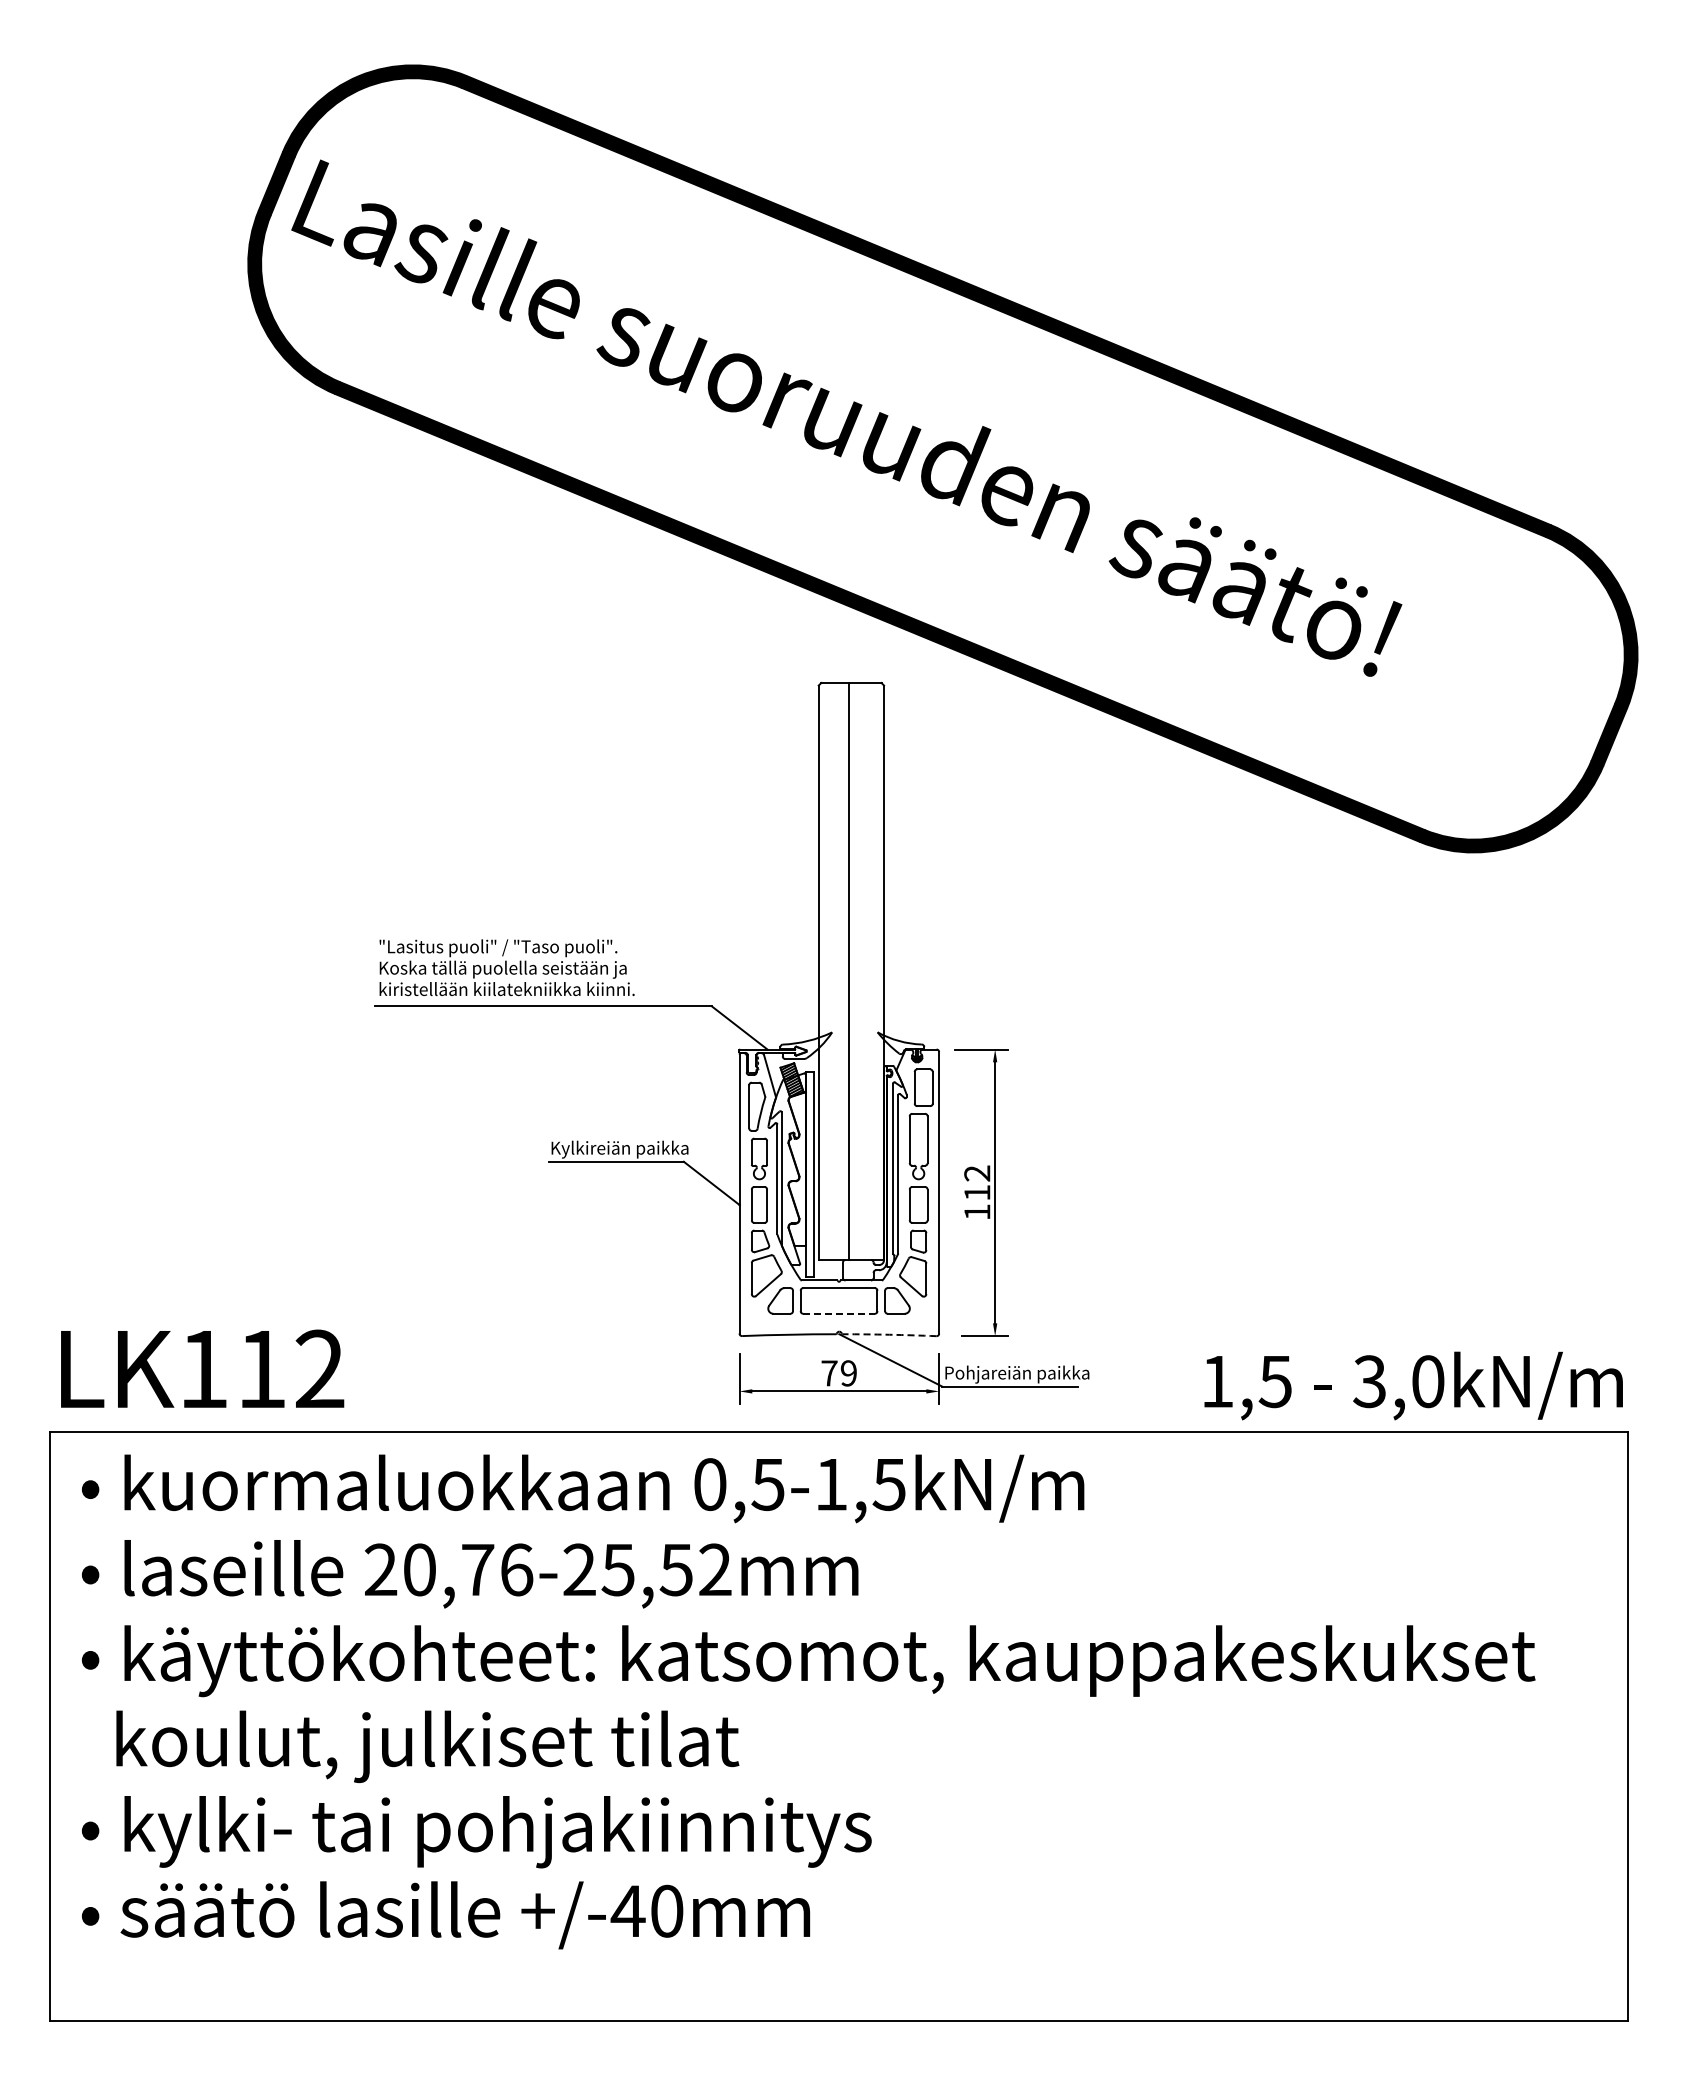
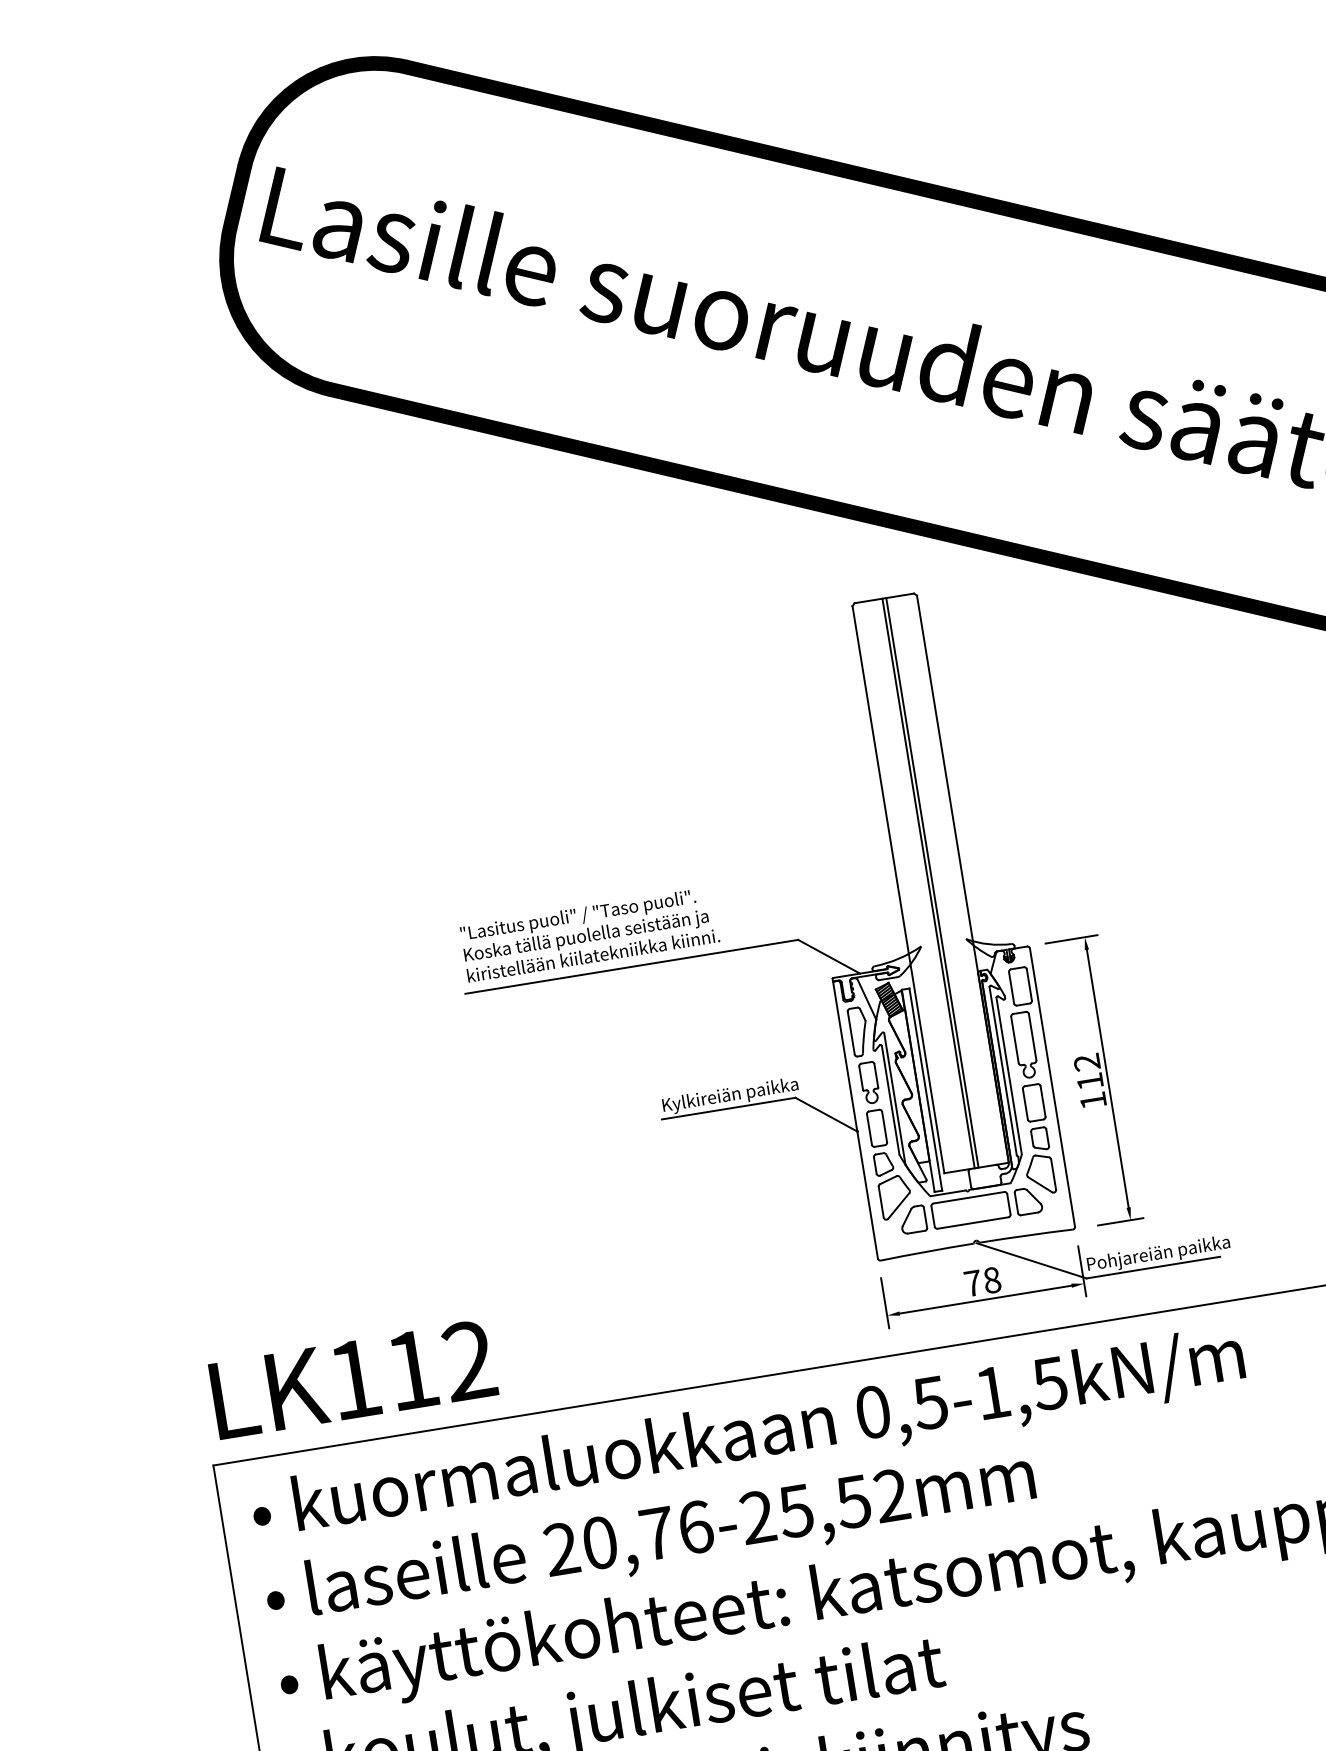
line: (853, 971) -> (932, 882), added
line: (839, 1313) -> (973, 1222), dashed -> solid
arc: (889, 1334) -> (1026, 1235), dashed -> solid
text: (848, 1373) -> (991, 1280), 79 -> 78

